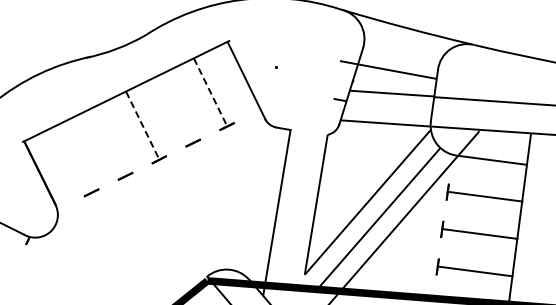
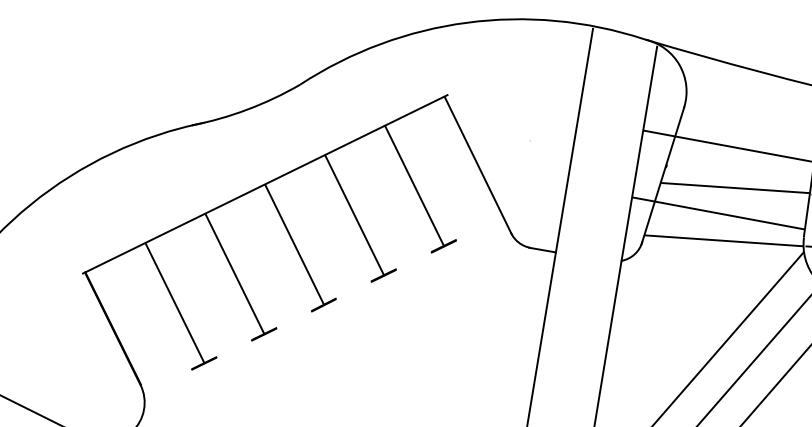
line: (300, 66) -> (573, 140), added
line: (337, 73) -> (638, 152), added
line: (210, 92) -> (414, 186), dashed -> solid
line: (176, 109) -> (354, 216), added
line: (388, 109) -> (728, 216), added
line: (142, 125) -> (294, 244), dashed -> solid
line: (108, 142) -> (234, 274), added
line: (74, 158) -> (173, 302), added

